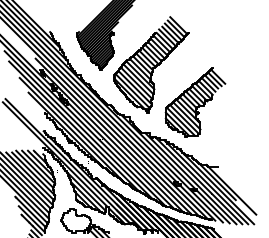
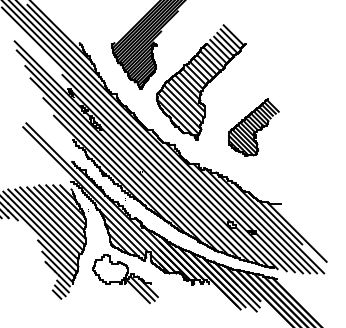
part: (195, 102) -> (253, 127), size x0.7

